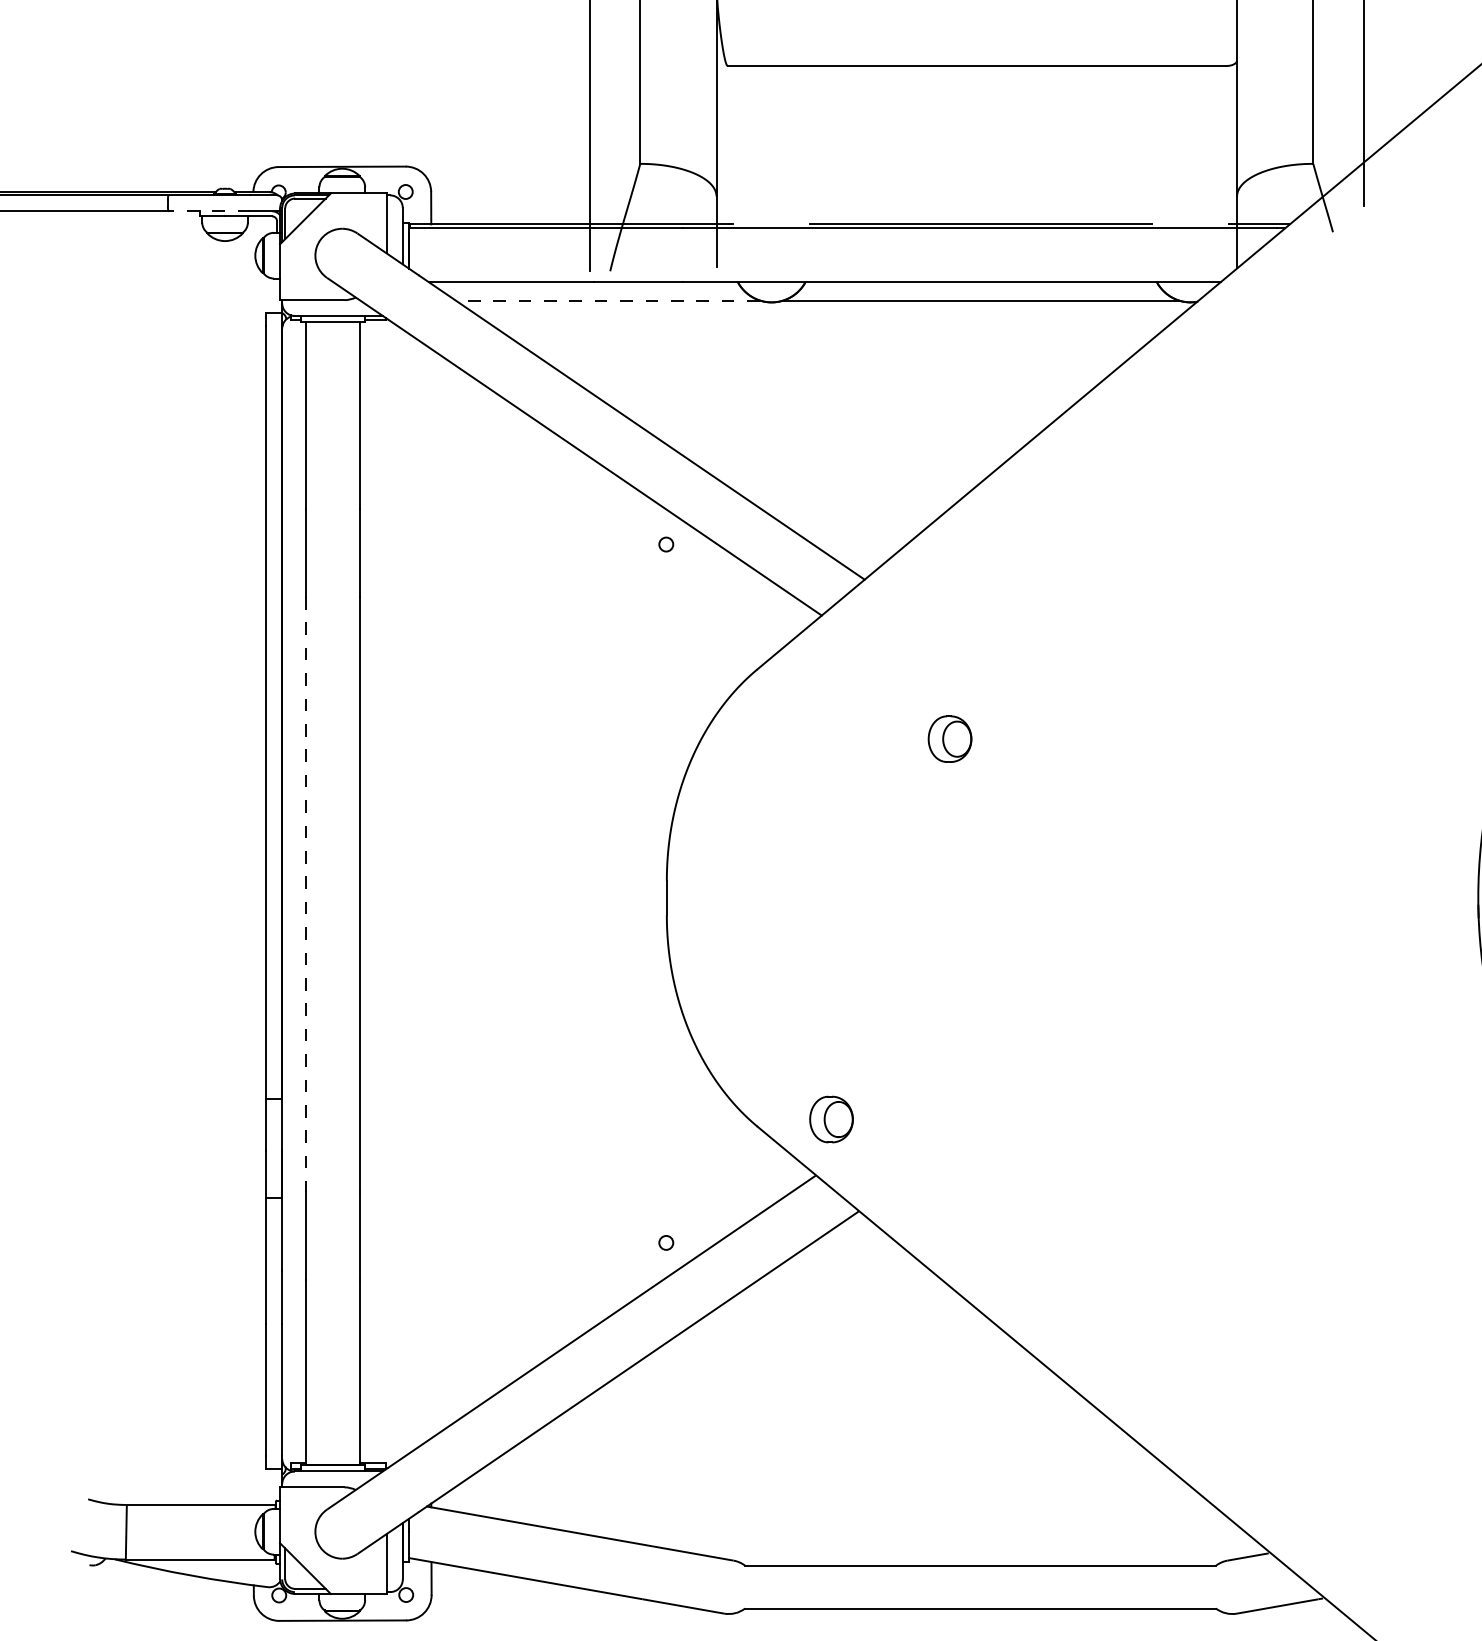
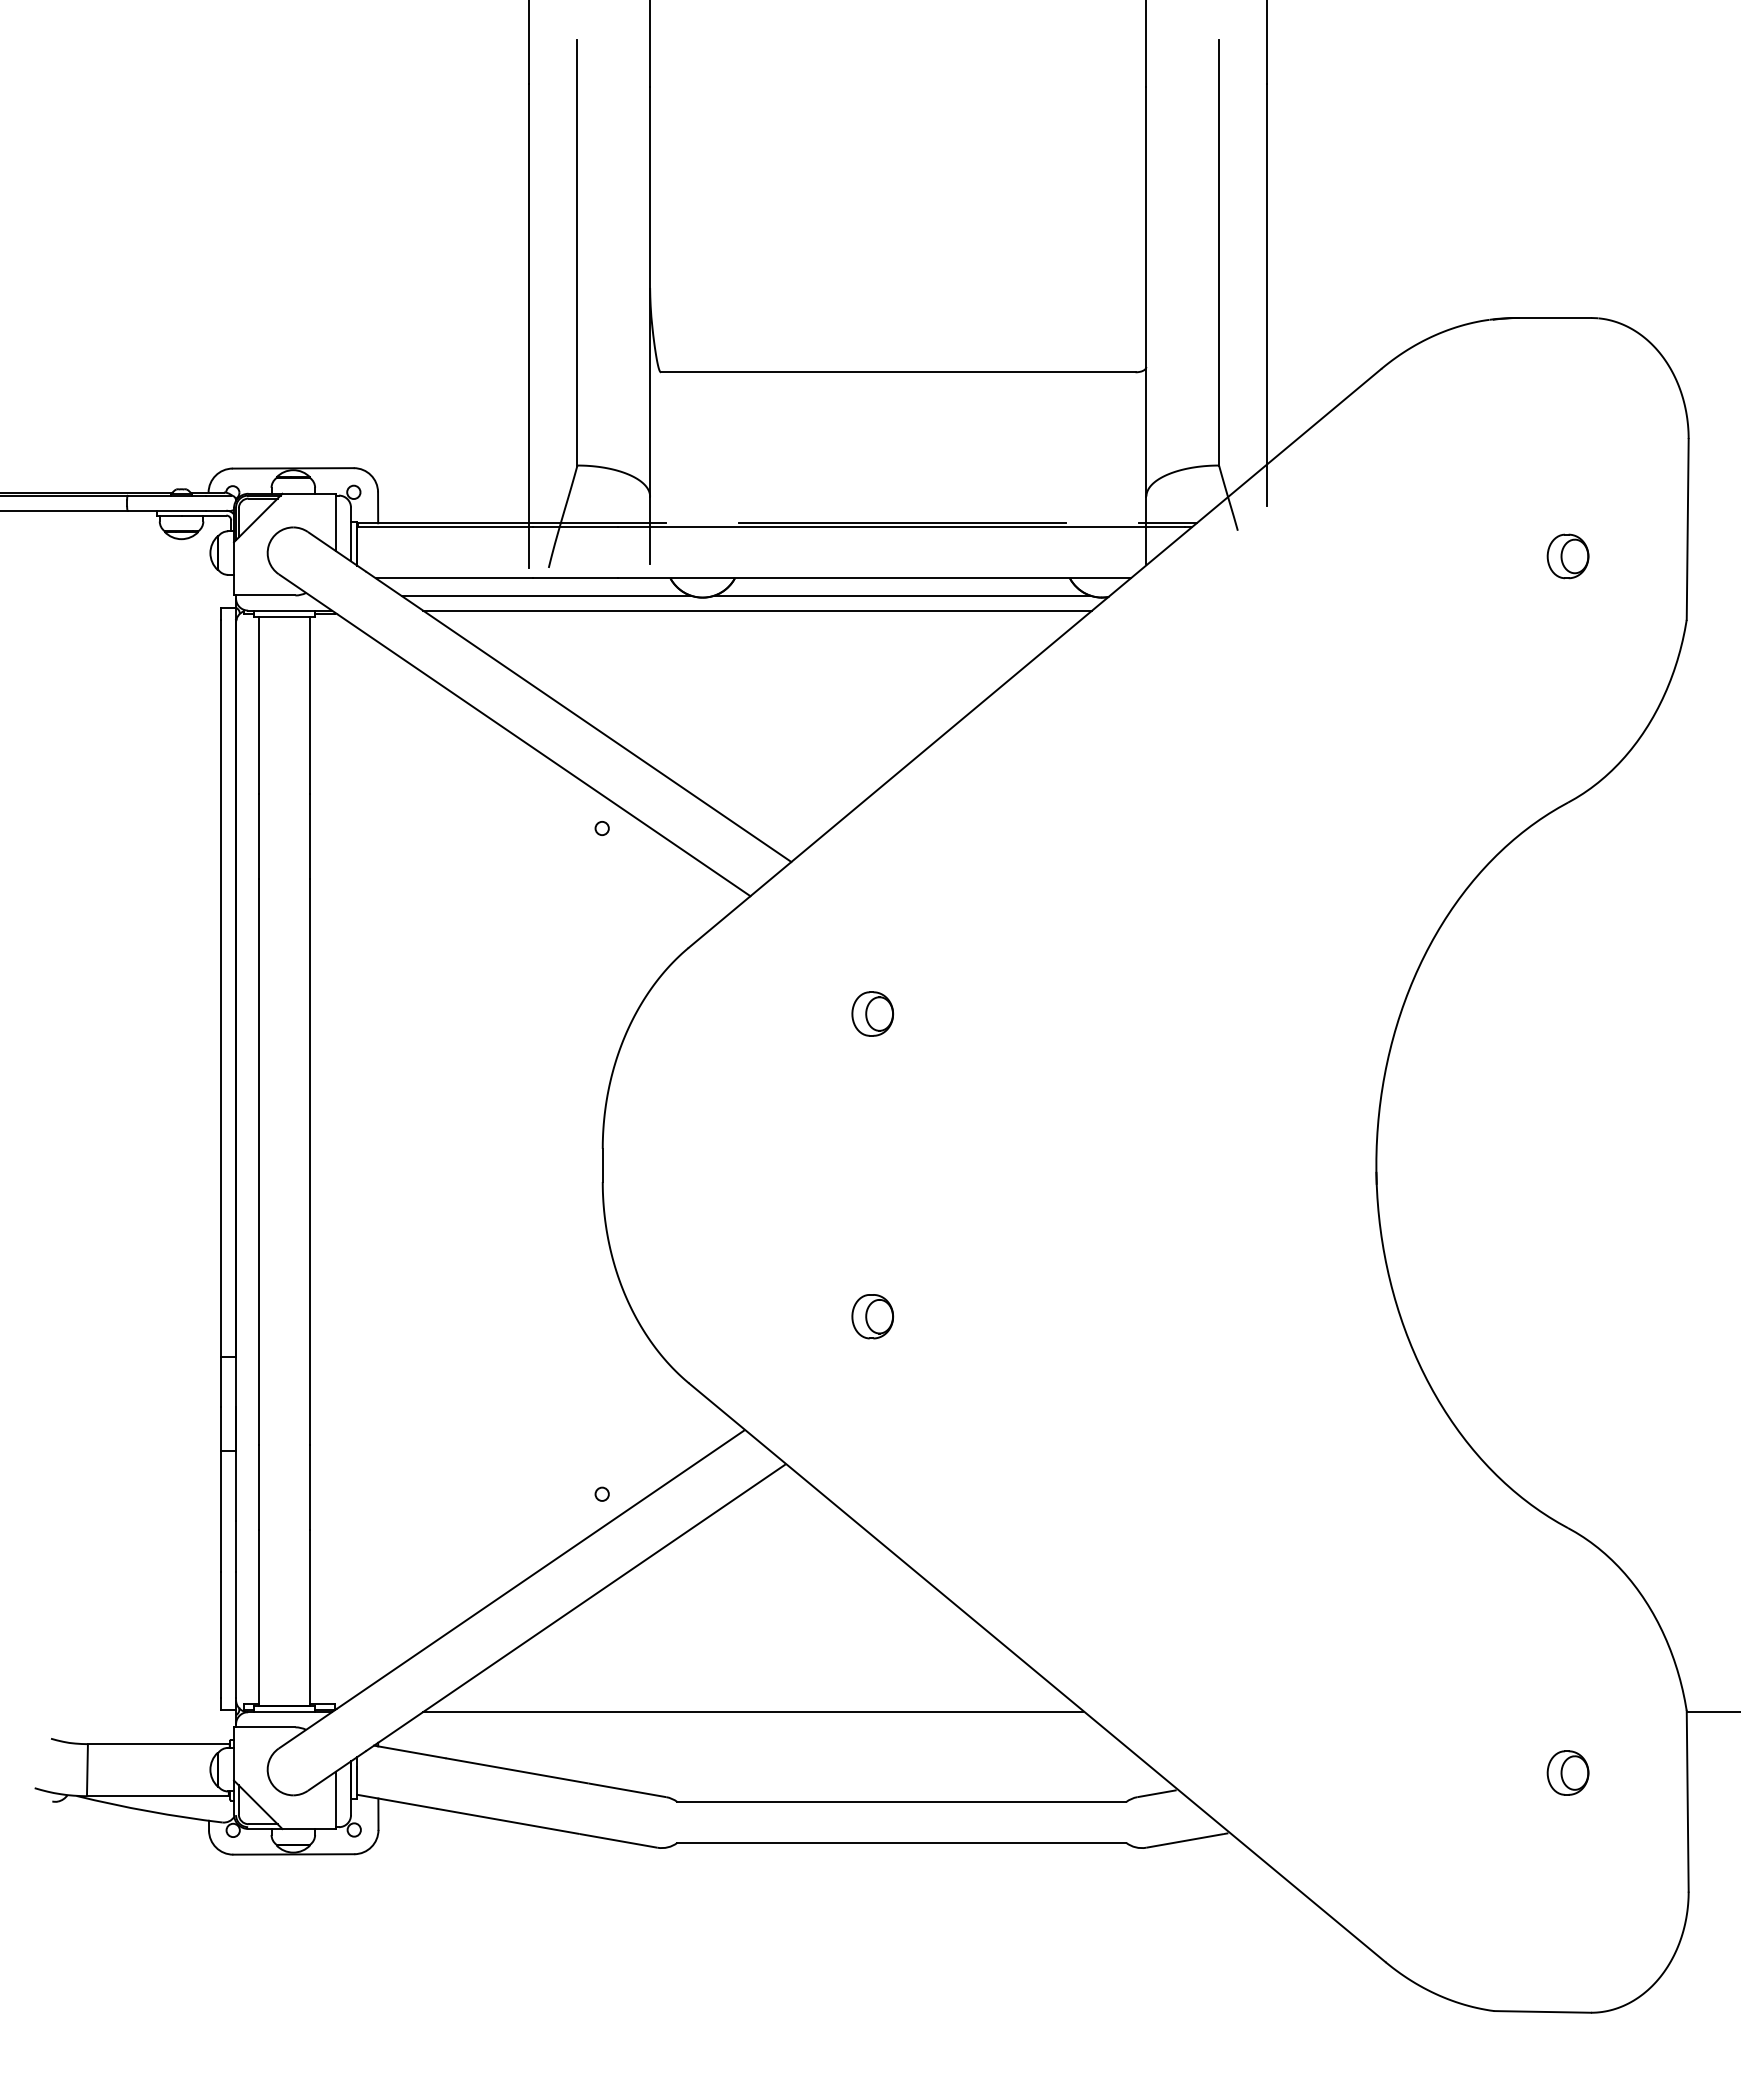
line: (209, 211) -> (166, 510), dashed -> solid
line: (607, 300) -> (546, 595), dashed -> solid
line: (829, 315) -> (757, 610), added
line: (305, 894) -> (258, 1162), dashed -> solid
part: (831, 1119) -> (872, 1316), moved
line: (823, 1471) -> (752, 1712), added

